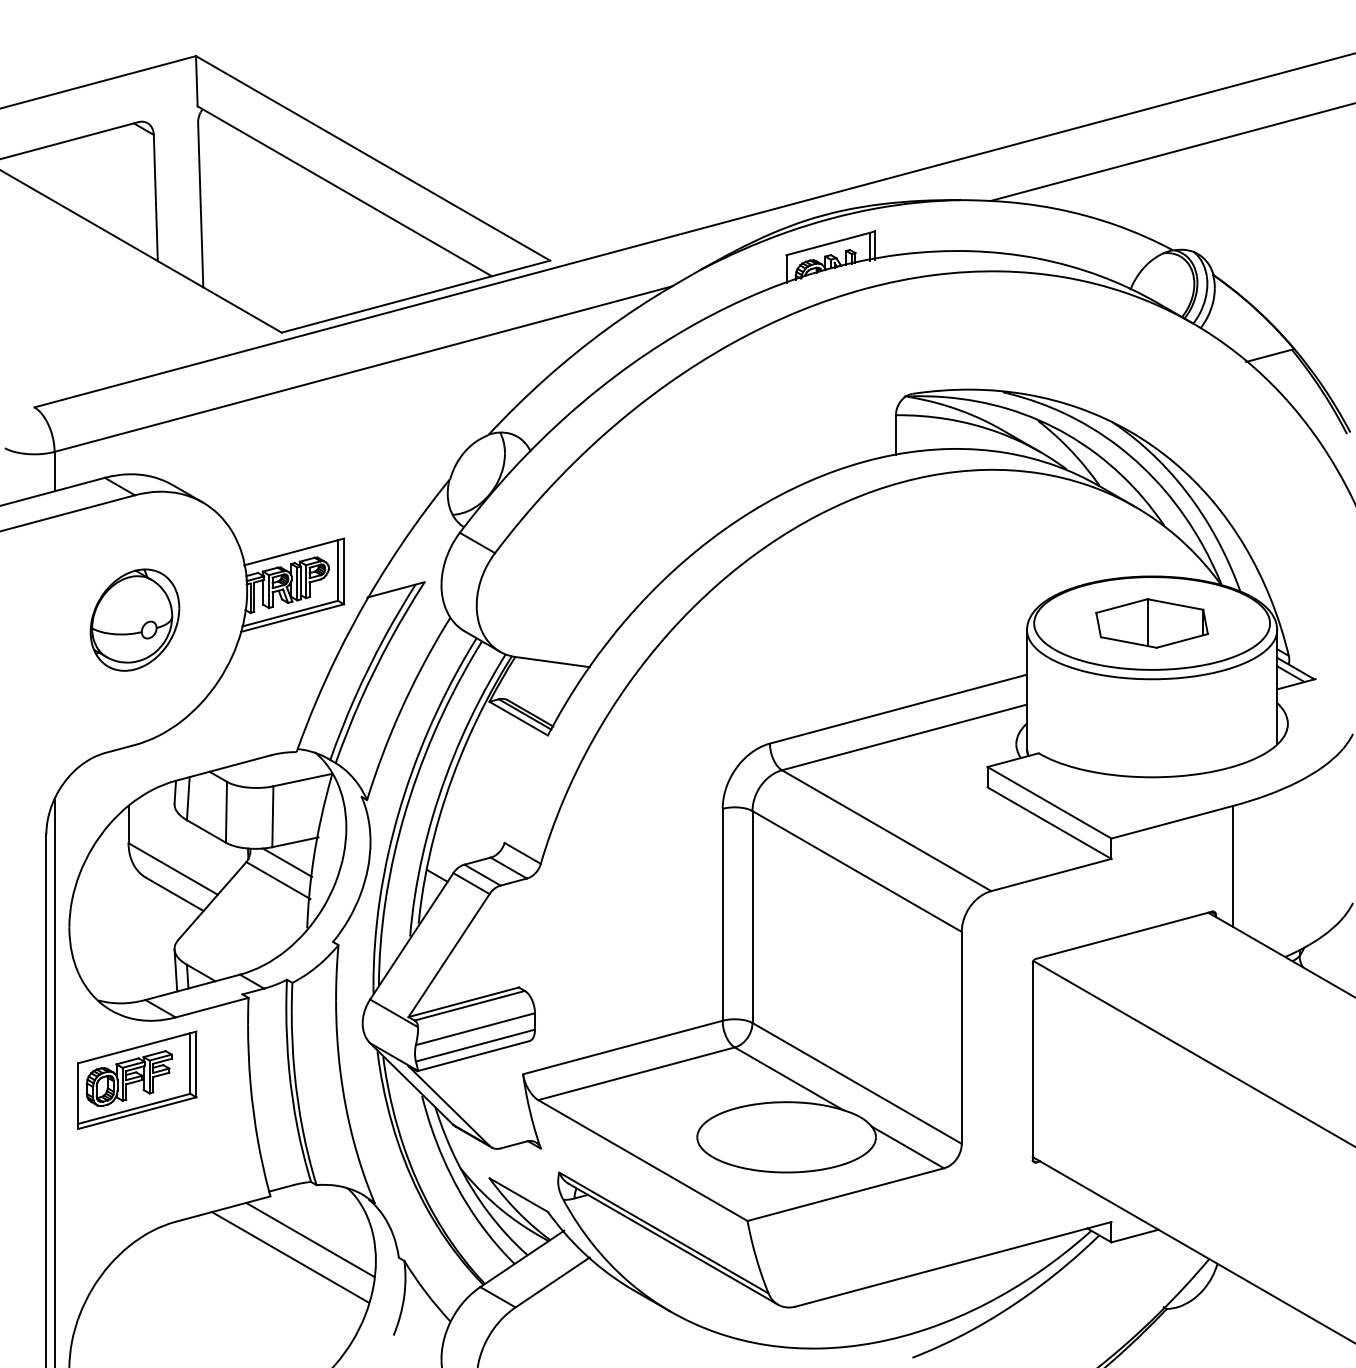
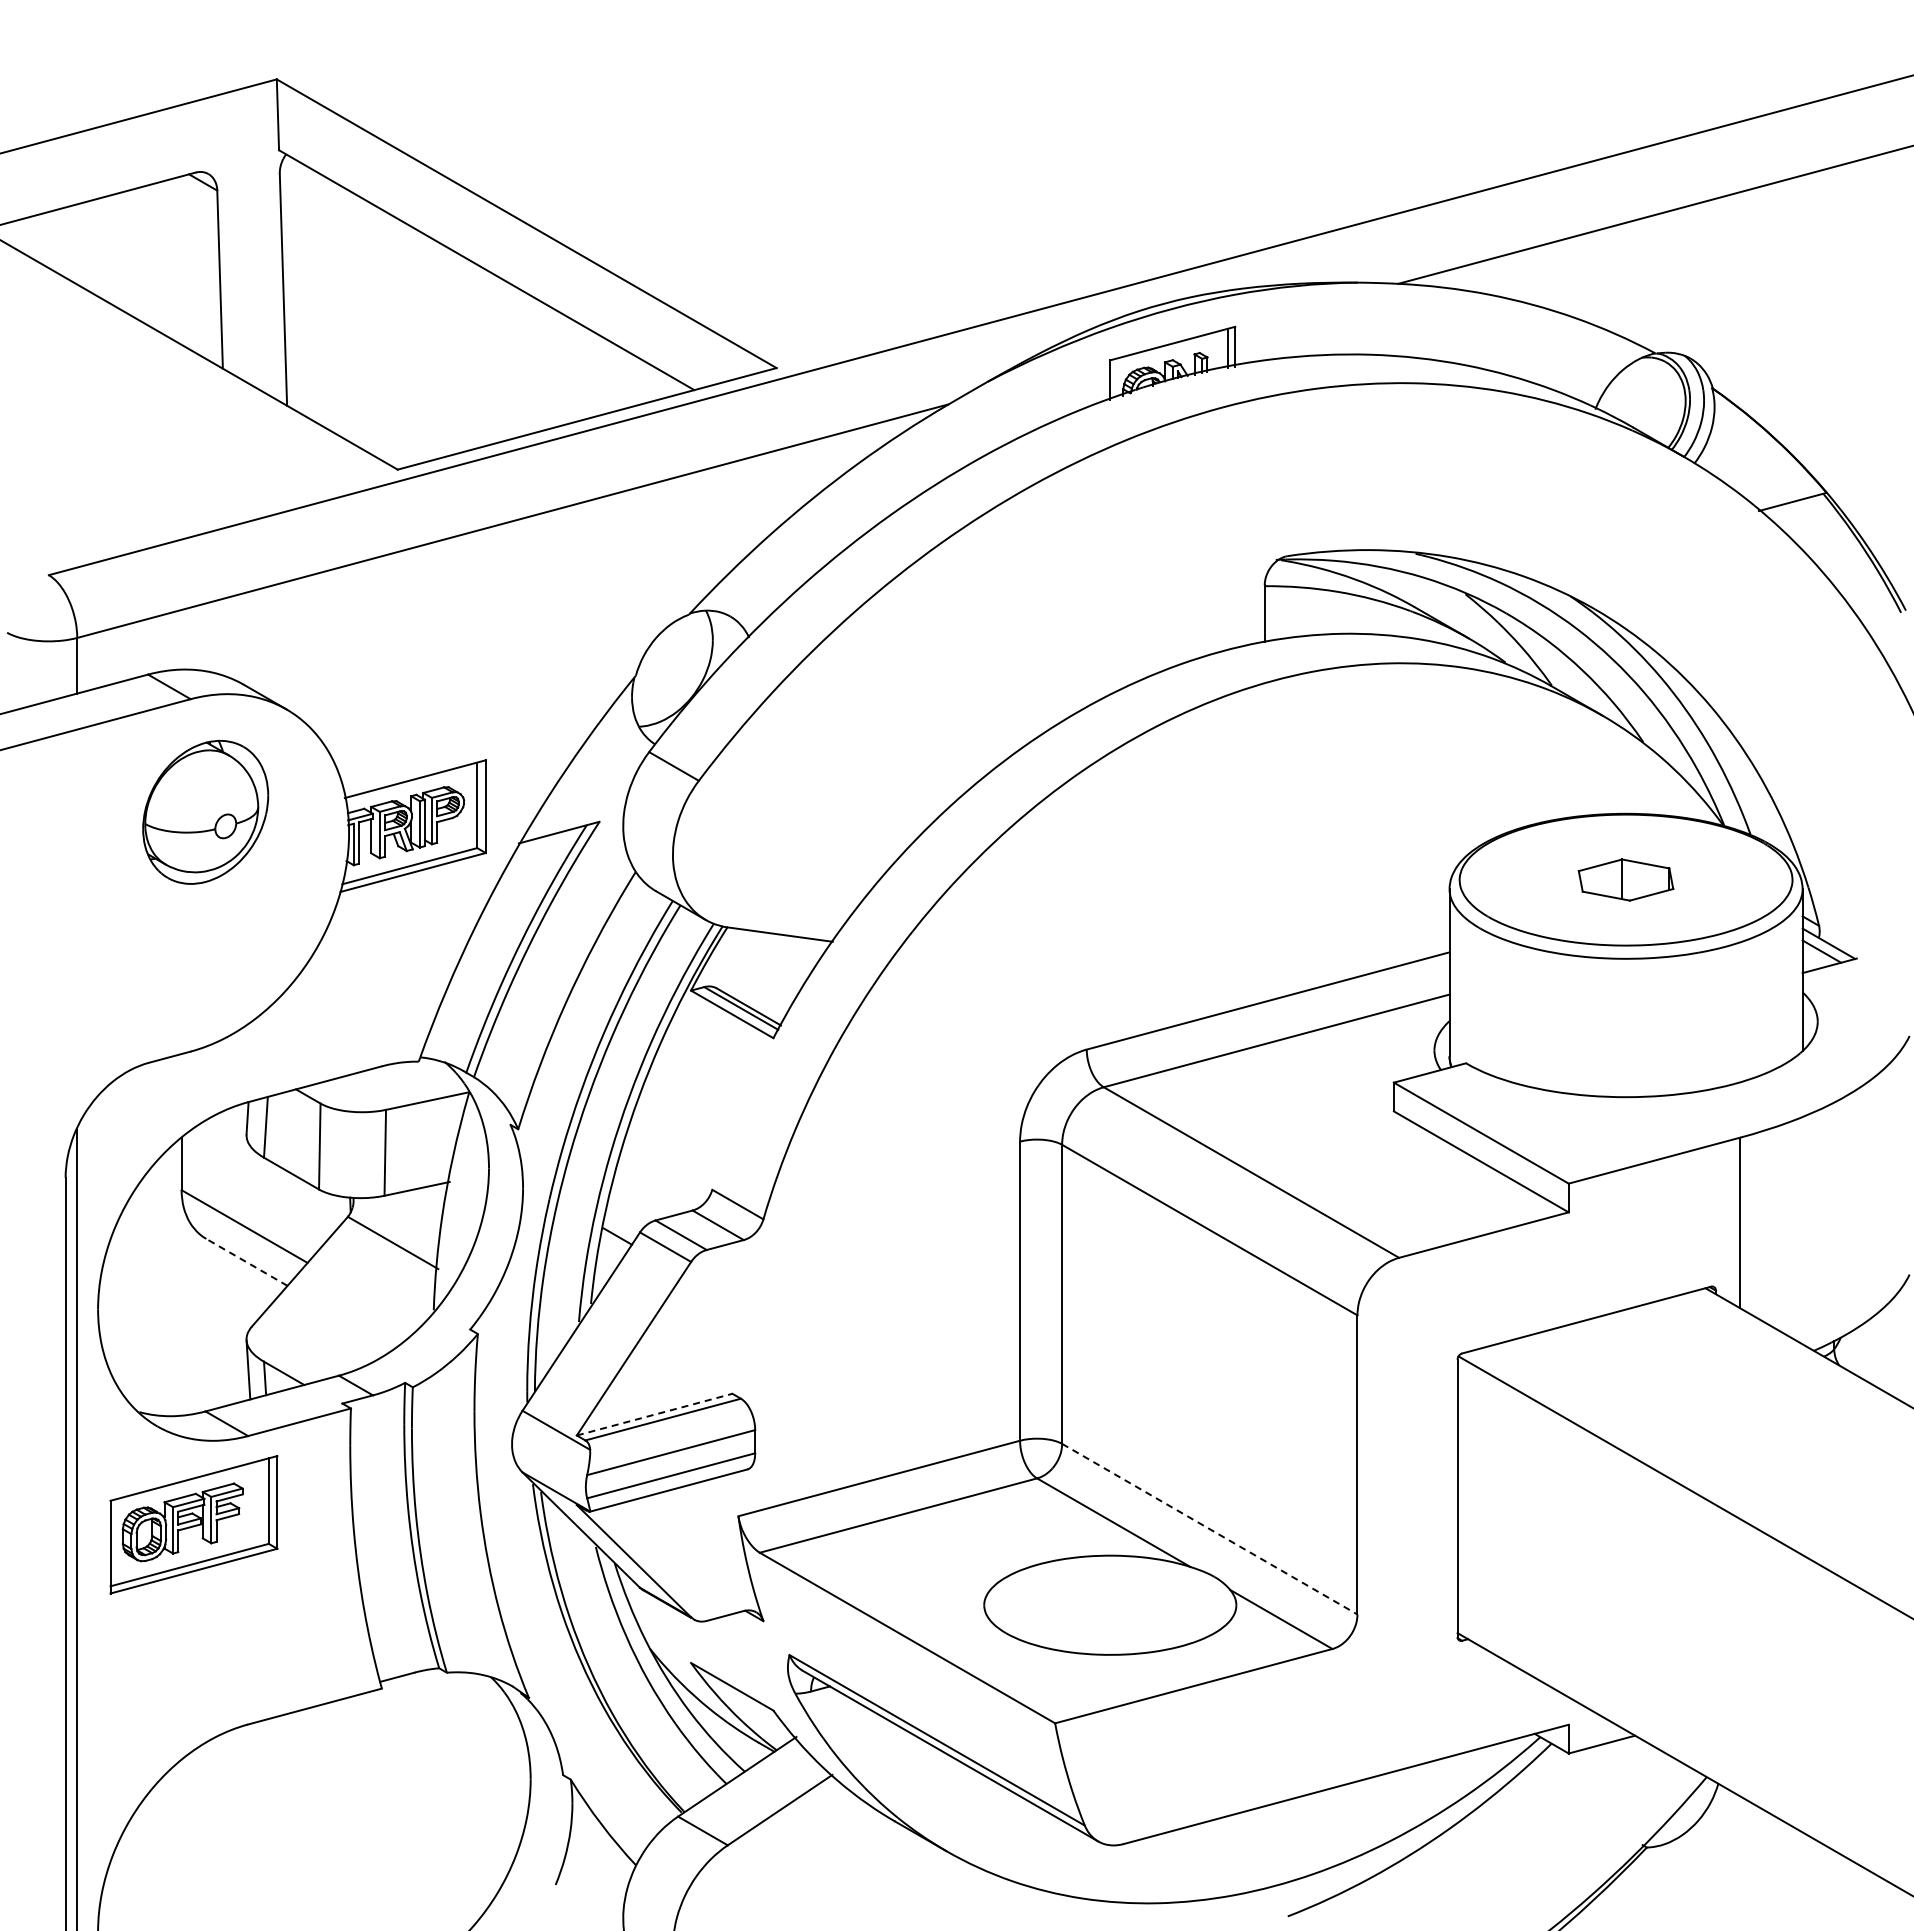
part: (134, 620) -> (205, 812), moved
part: (1151, 623) -> (1625, 879), size x0.6
line: (287, 862) -> (405, 1217), removed
line: (174, 894) -> (246, 1262), solid -> dashed
line: (463, 1002) -> (654, 1414), solid -> dashed
line: (856, 1083) -> (1209, 1529), solid -> dashed
line: (309, 1239) -> (437, 1749), removed
line: (290, 1257) -> (409, 1774), removed

